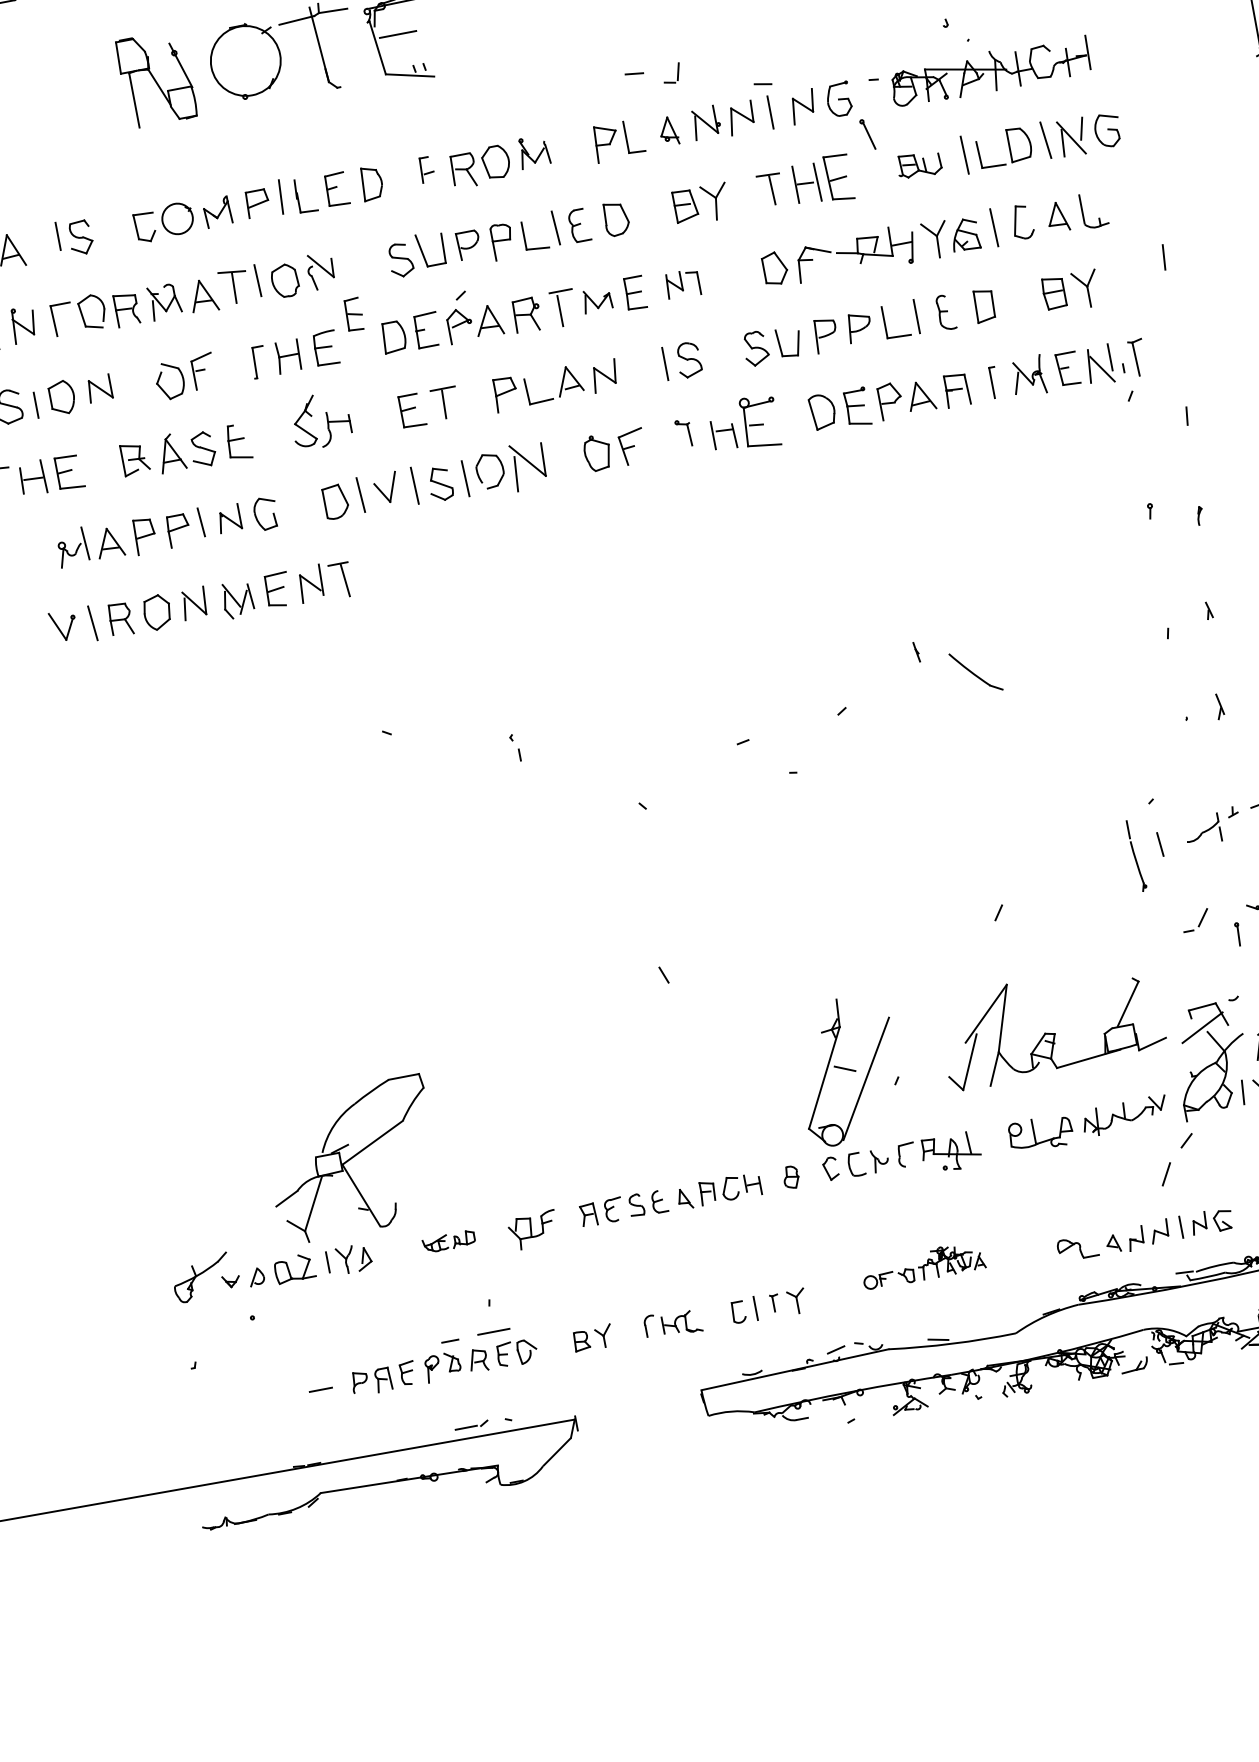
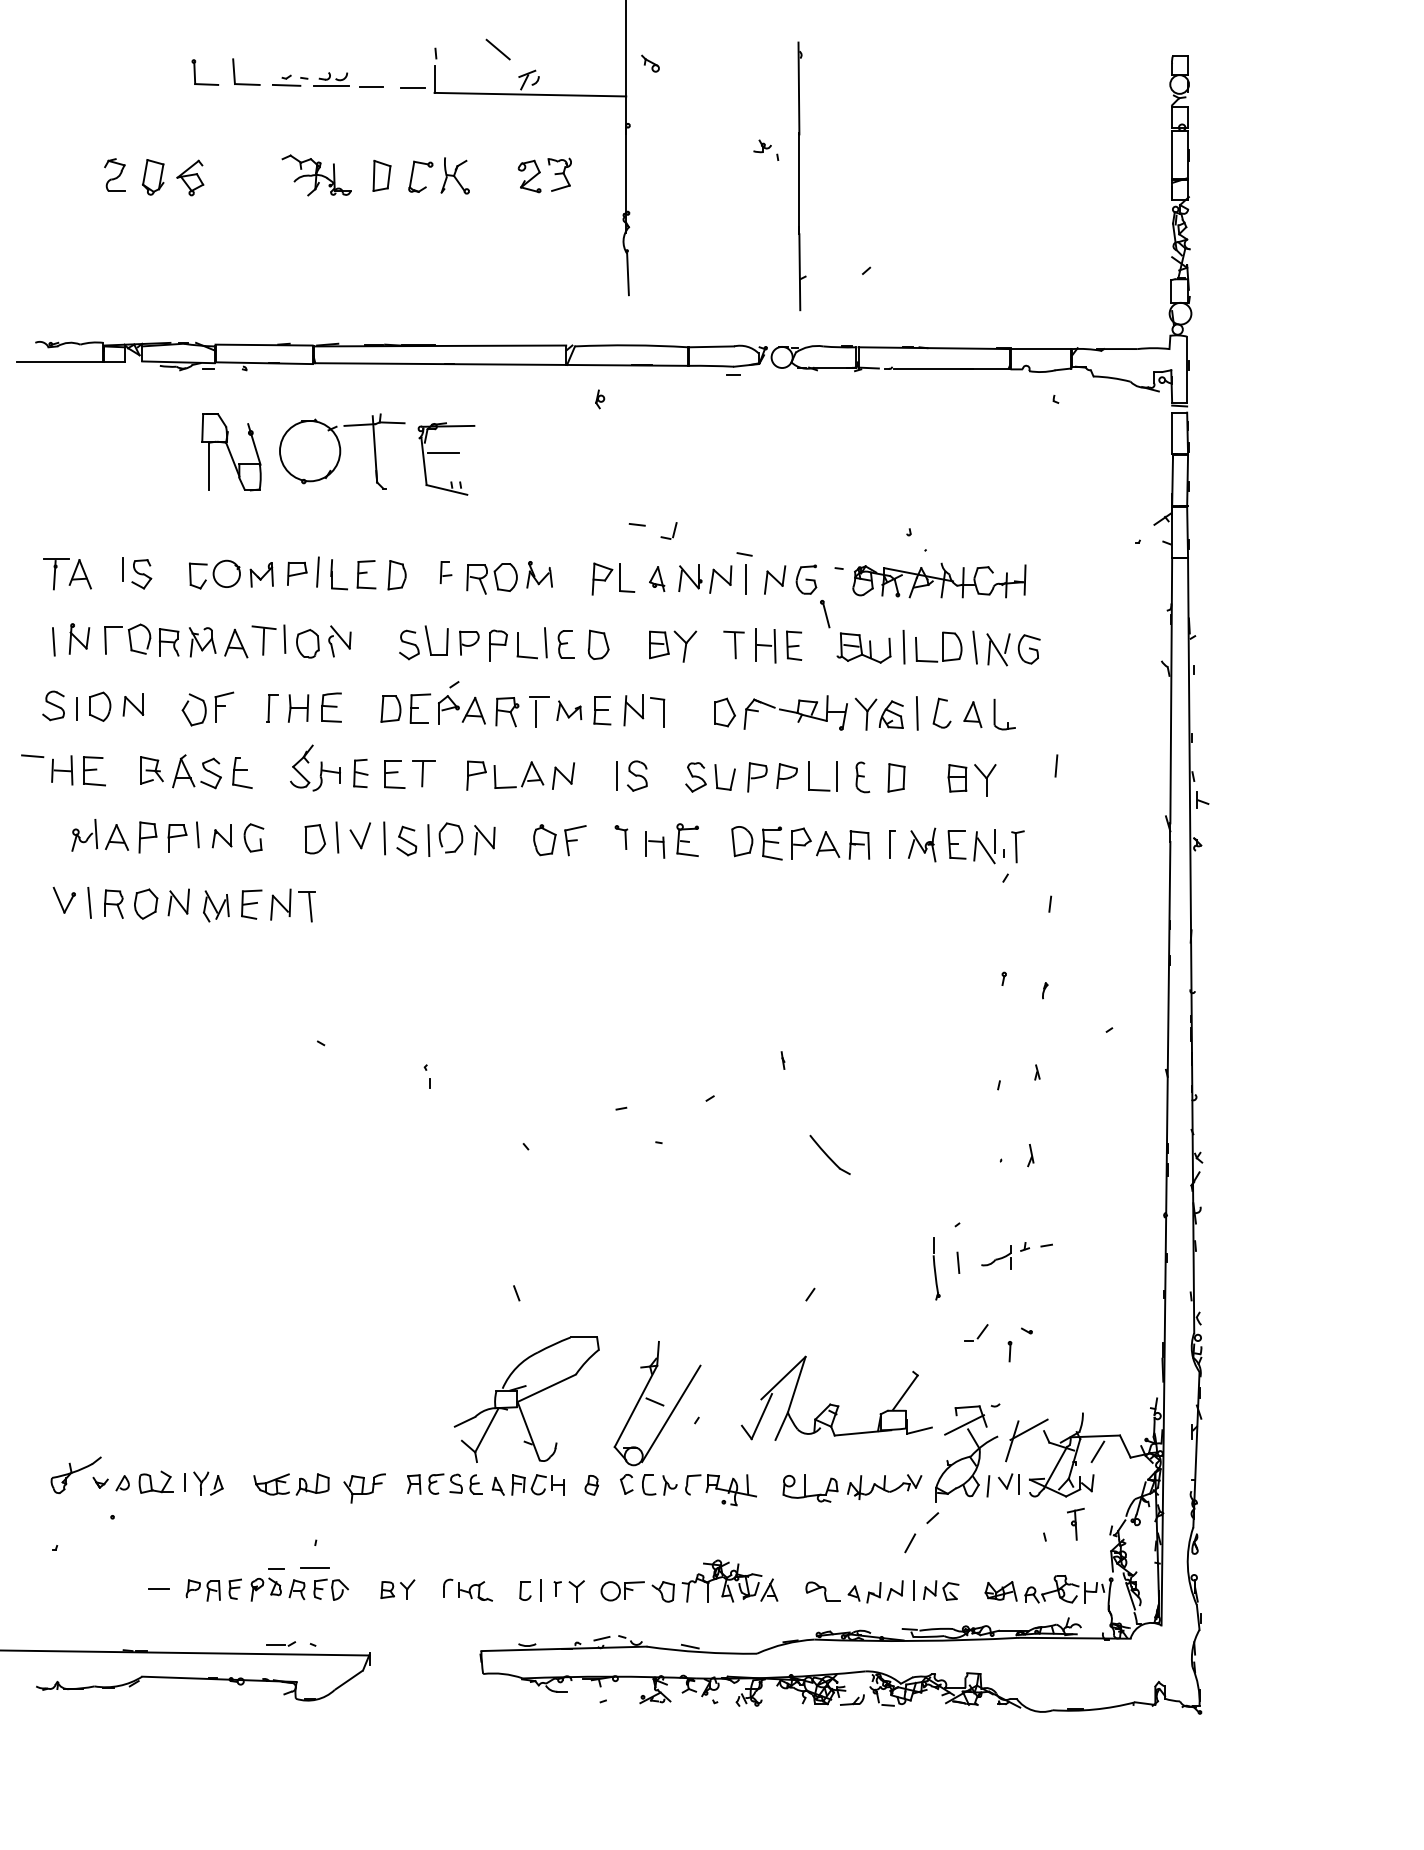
part: (918, 164) -> (863, 647), size x1.43
part: (839, 177) -> (794, 645), size x0.71
part: (682, 283) -> (644, 710), size x1.43
part: (353, 314) -> (360, 773), moved
part: (759, 421) -> (687, 839), size x0.71
part: (528, 466) -> (484, 840), size x0.71
part: (975, 671) -> (829, 1154), moved
part: (352, 1159) -> (526, 1399), moved
part: (449, 1241) -> (291, 1484), size x1.67
part: (923, 1264) -> (689, 1580), size x1.67

